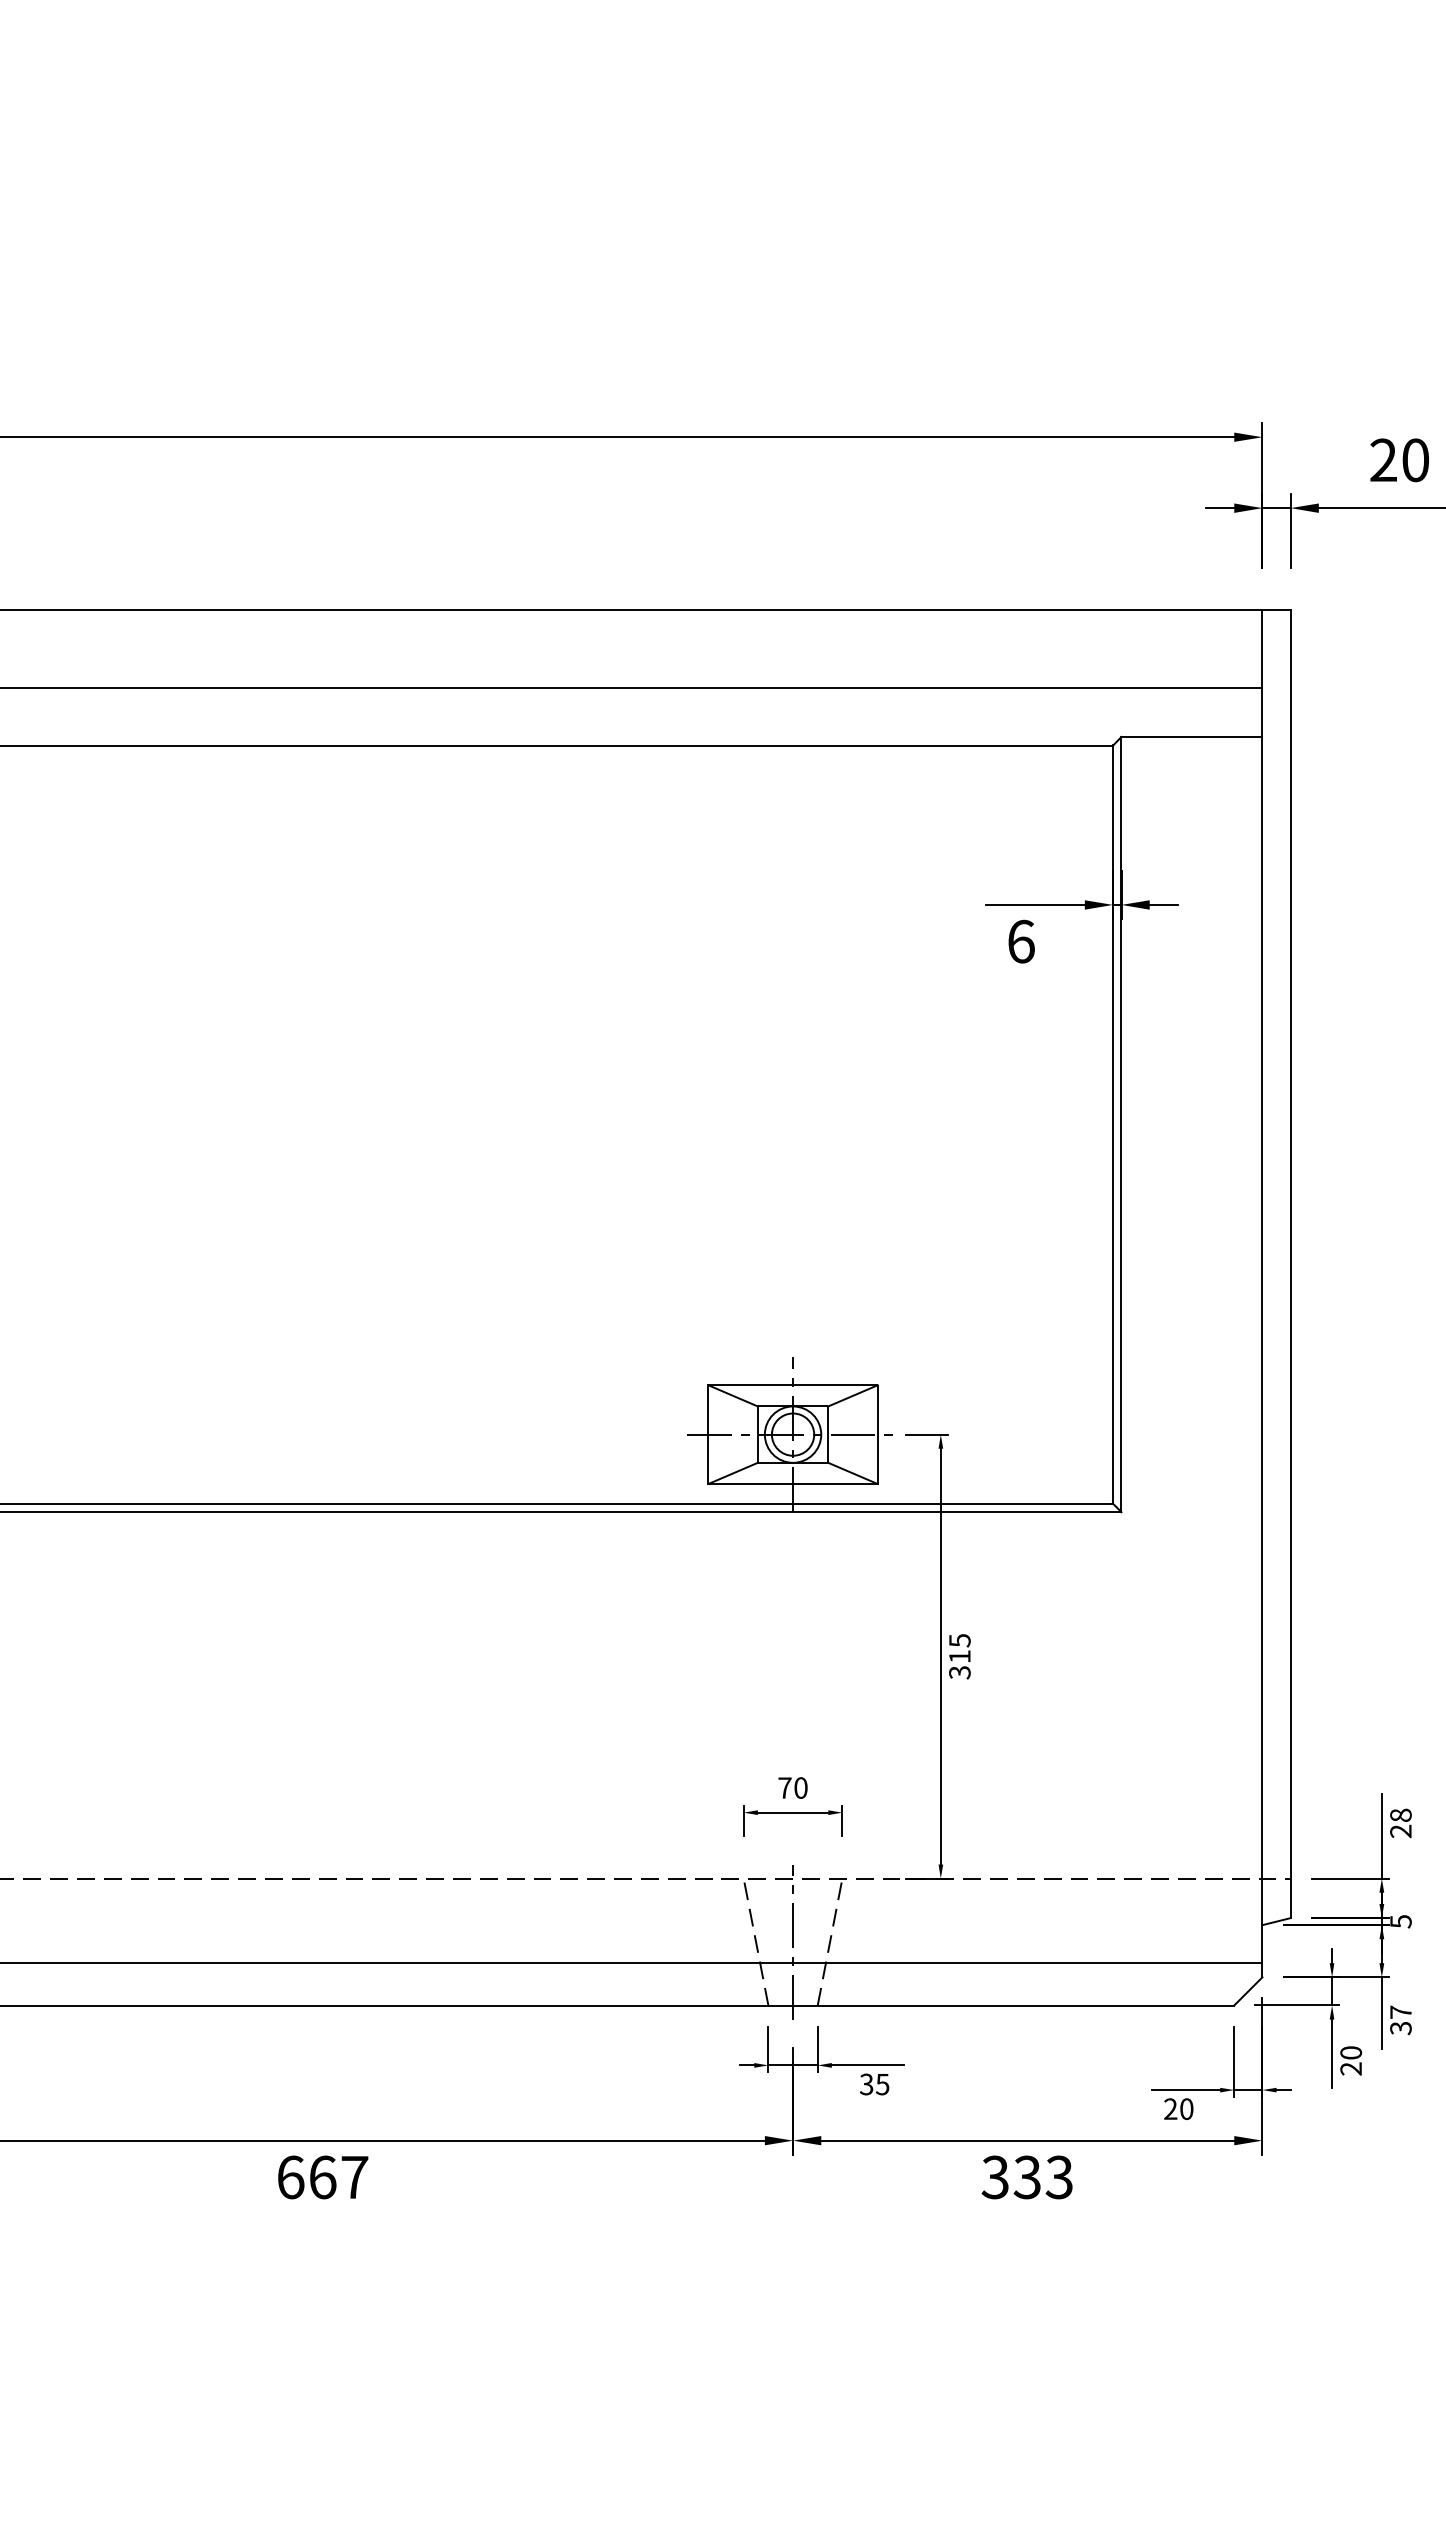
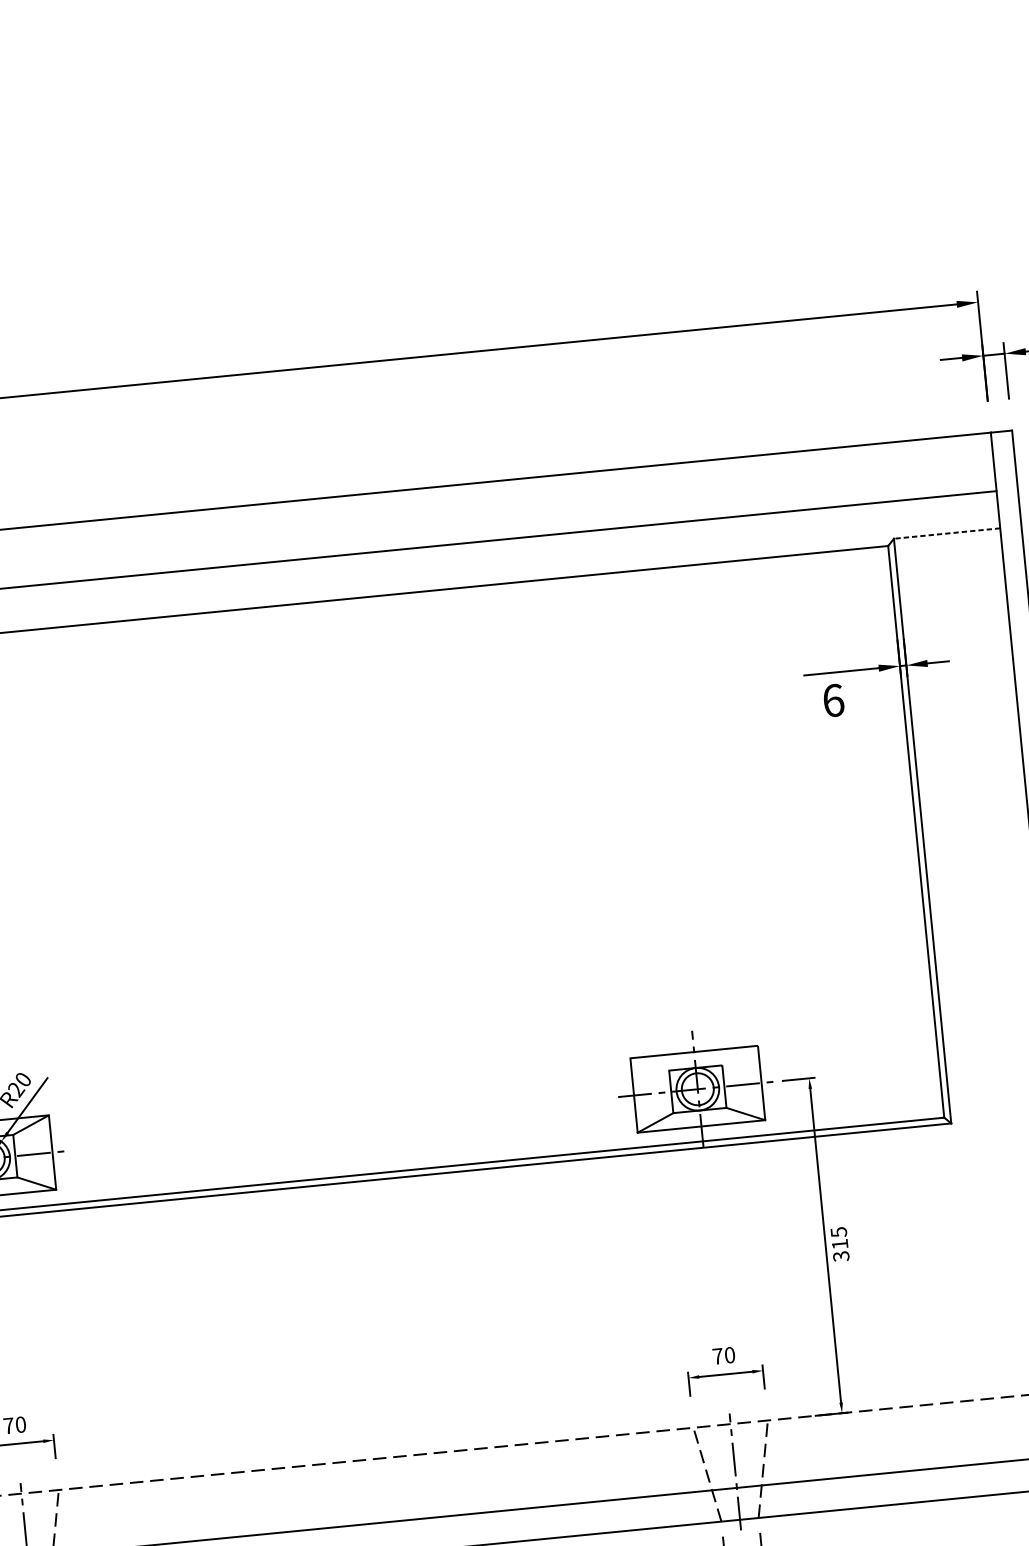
line: (1191, 736) -> (946, 533), solid -> dashed
line: (732, 1395) -> (649, 1064), removed
line: (852, 1395) -> (739, 1055), removed

